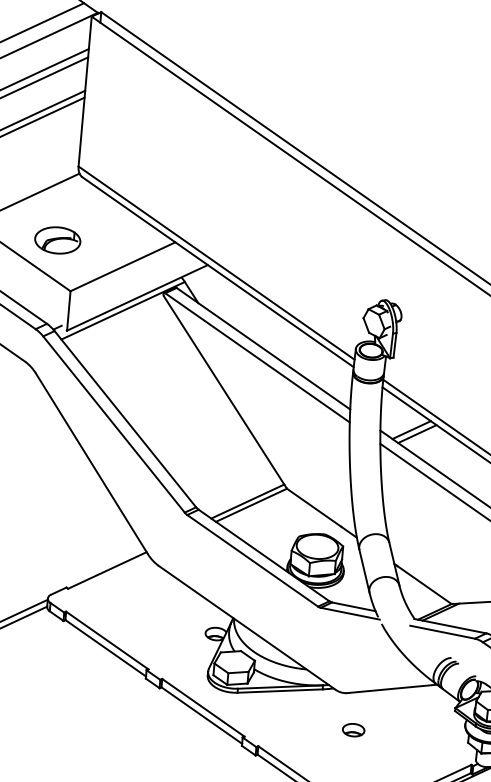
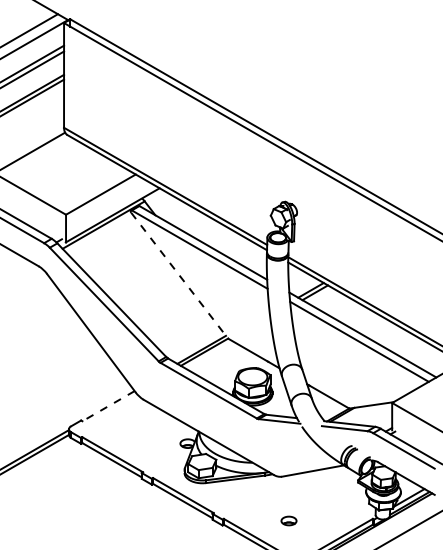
part: (56, 240) -> (53, 180), removed
line: (225, 392) -> (179, 275), solid -> dashed
line: (107, 570) -> (108, 406), solid -> dashed
part: (352, 729) -> (288, 520), moved

